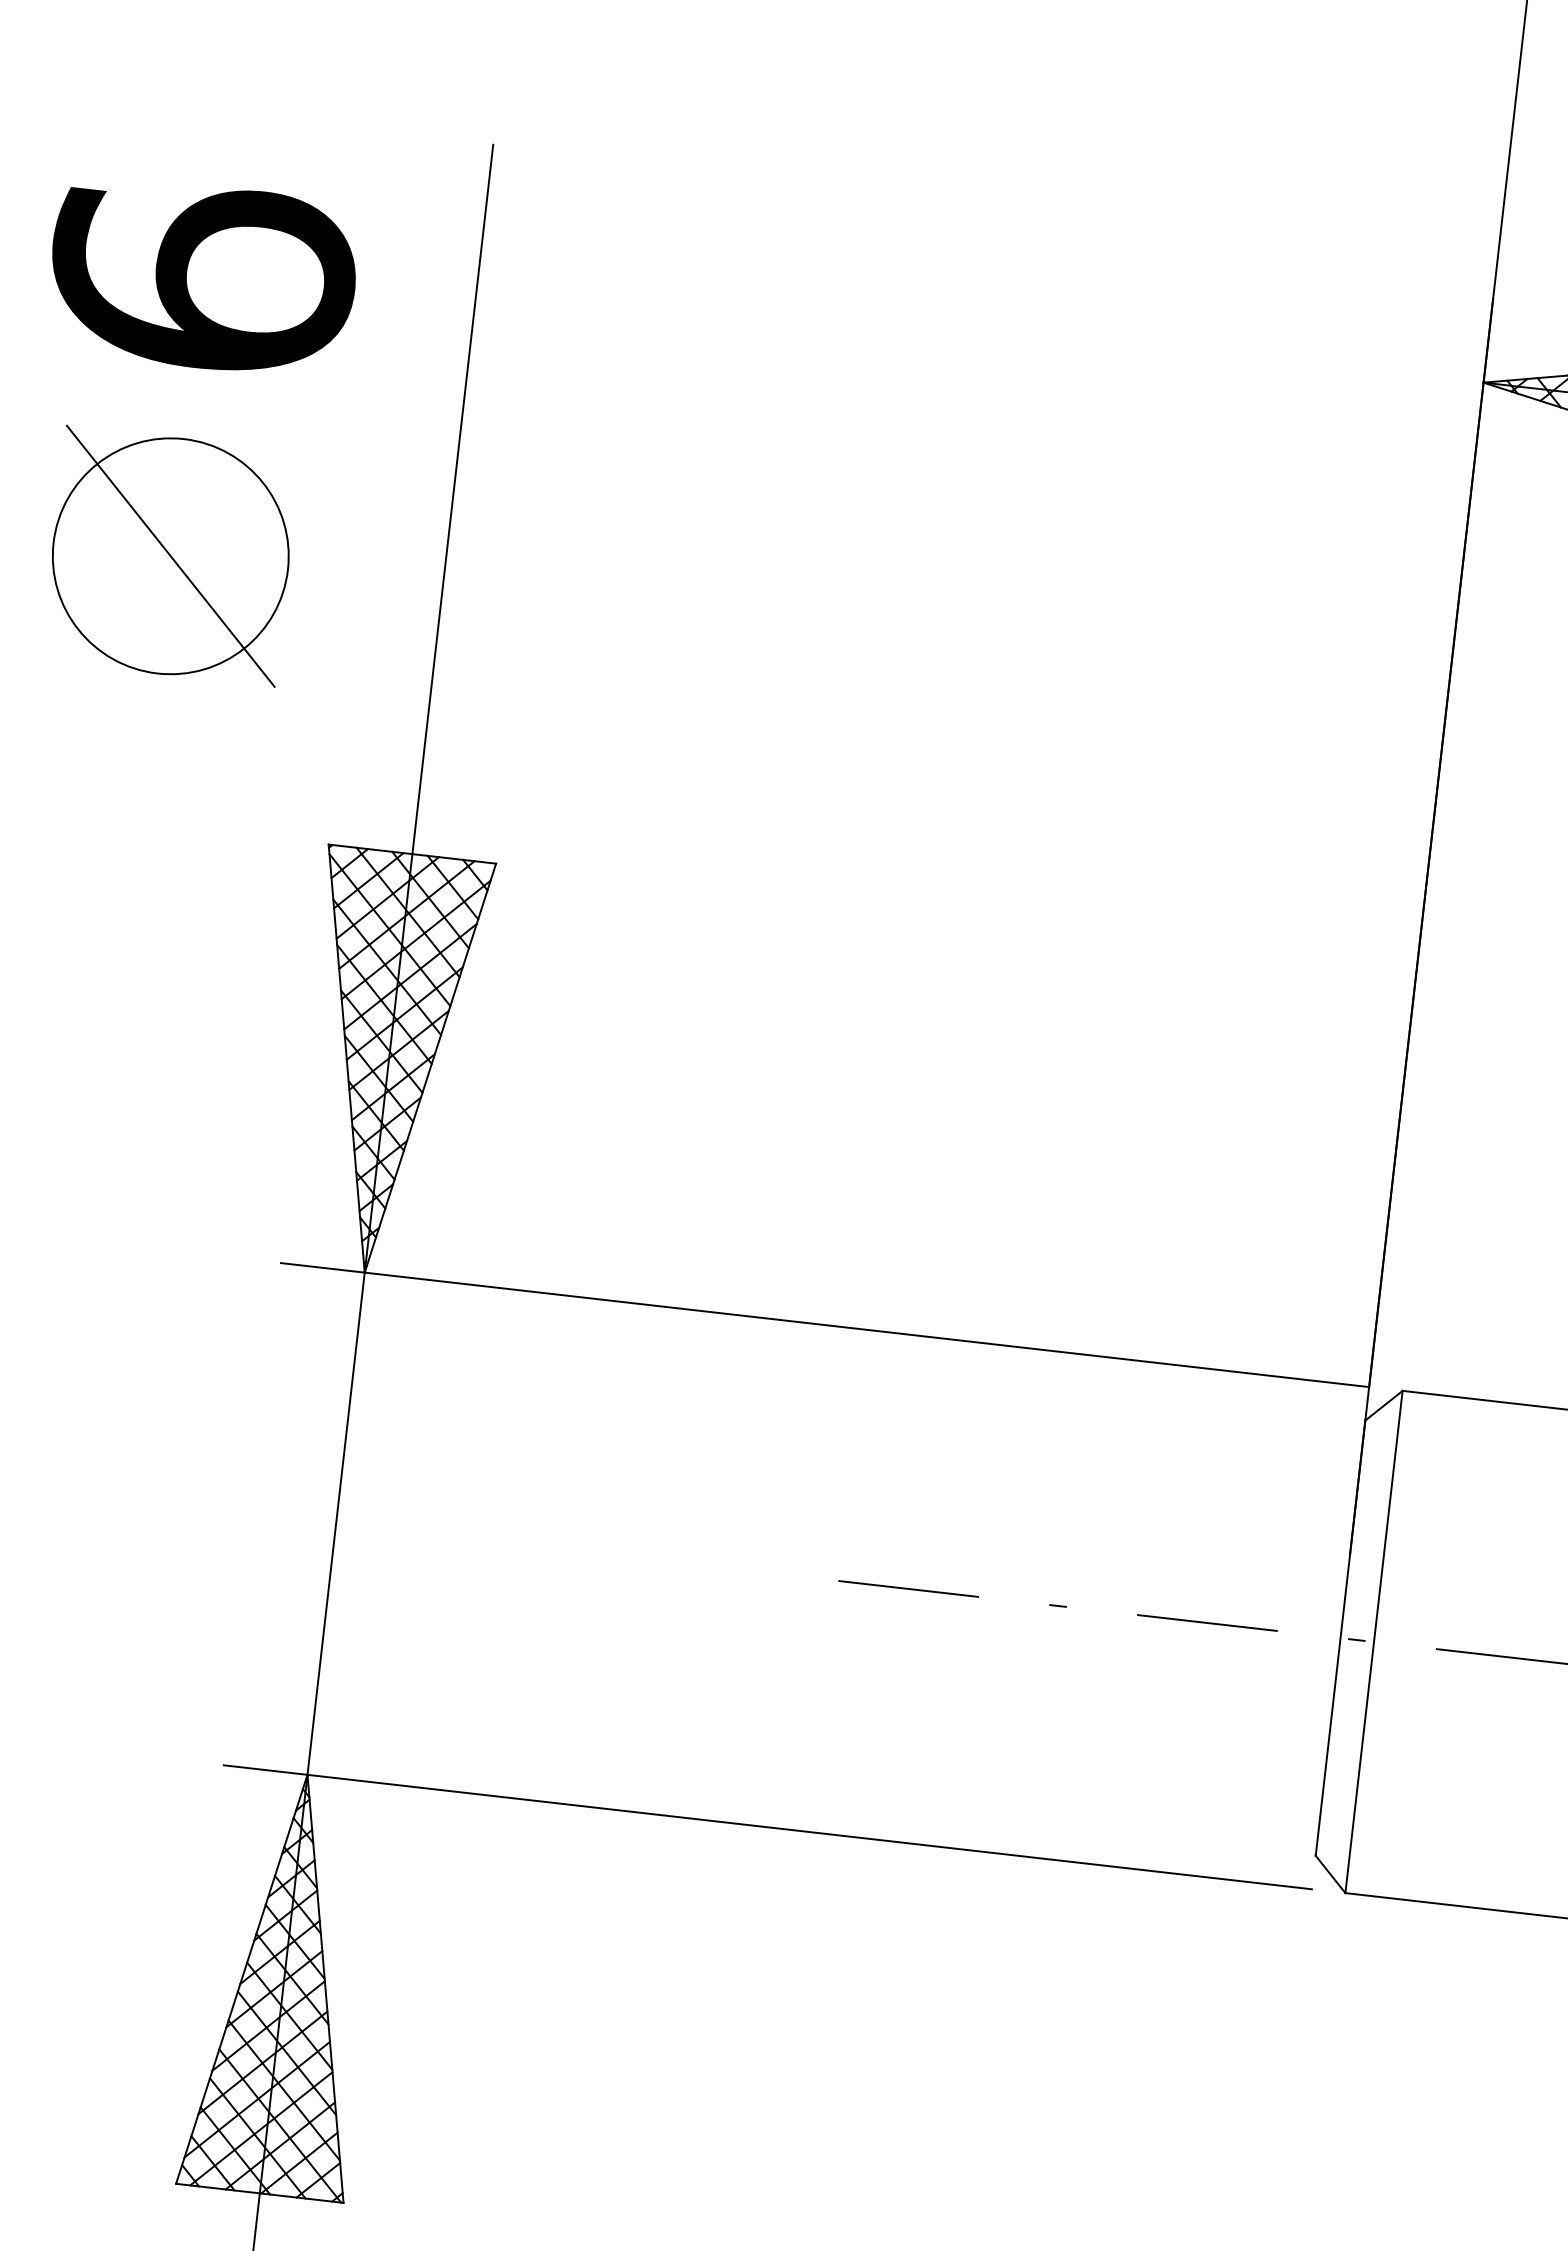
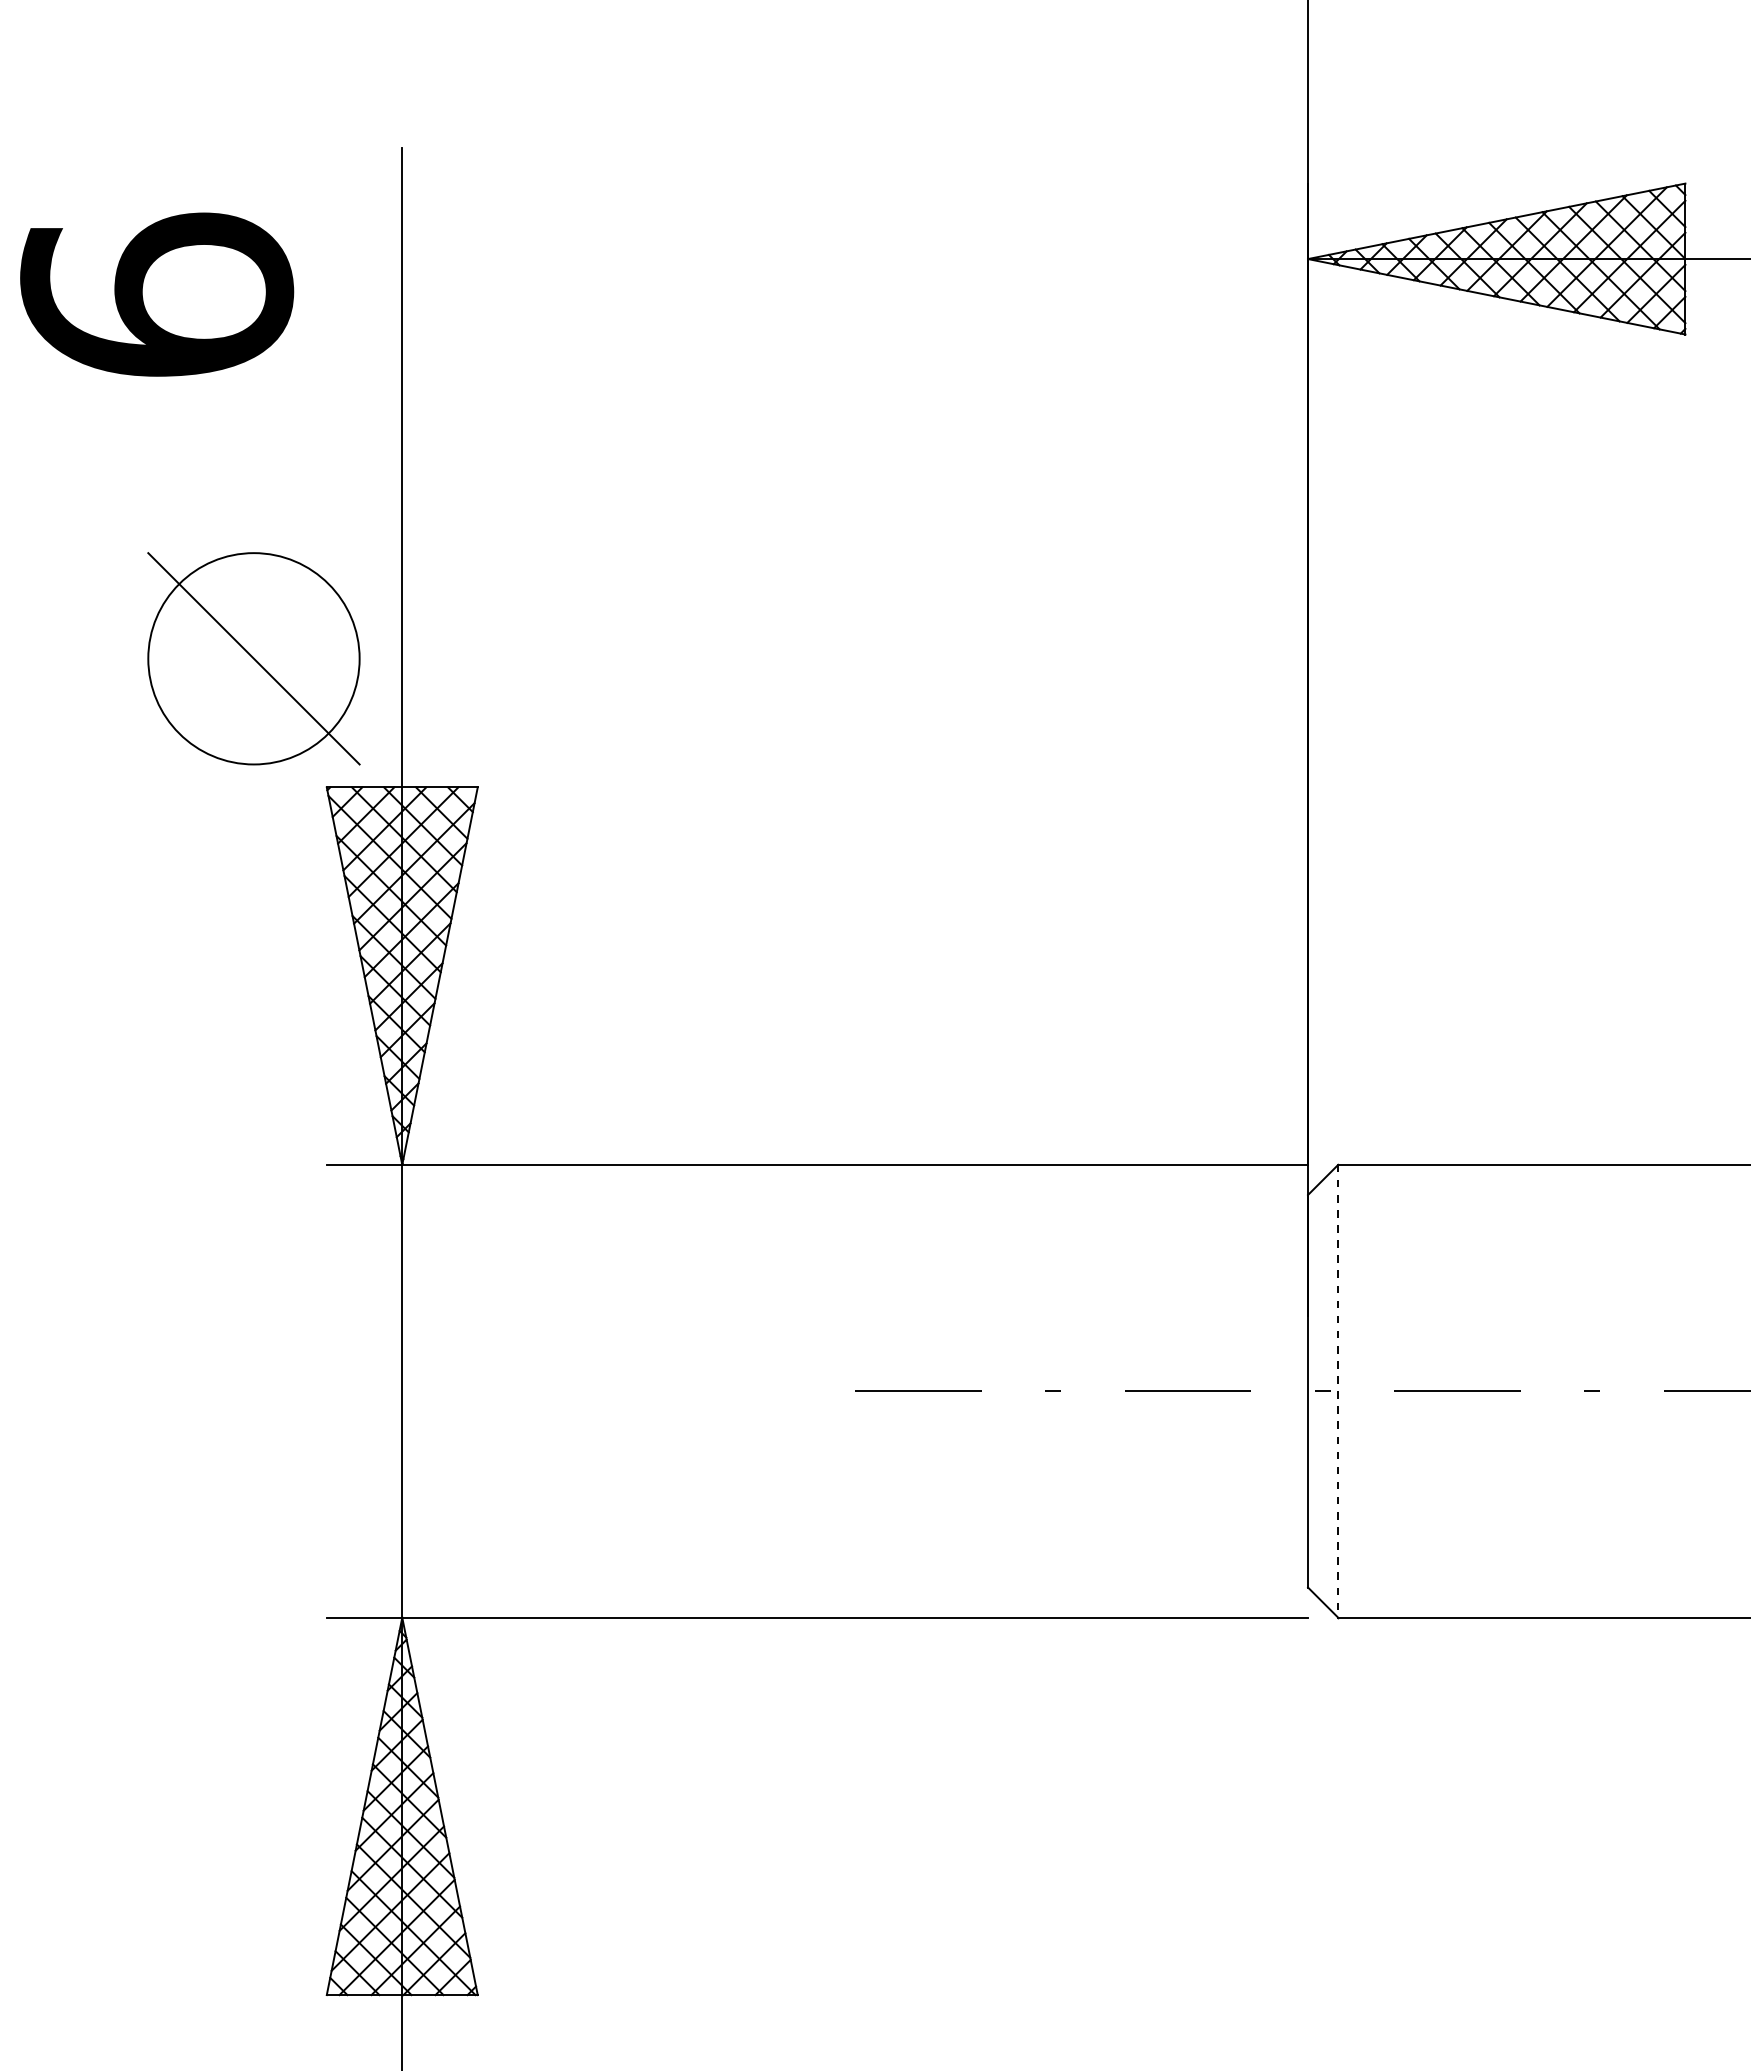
part: (170, 555) -> (253, 658), moved
line: (1374, 1642) -> (1338, 1391), solid -> dashed

